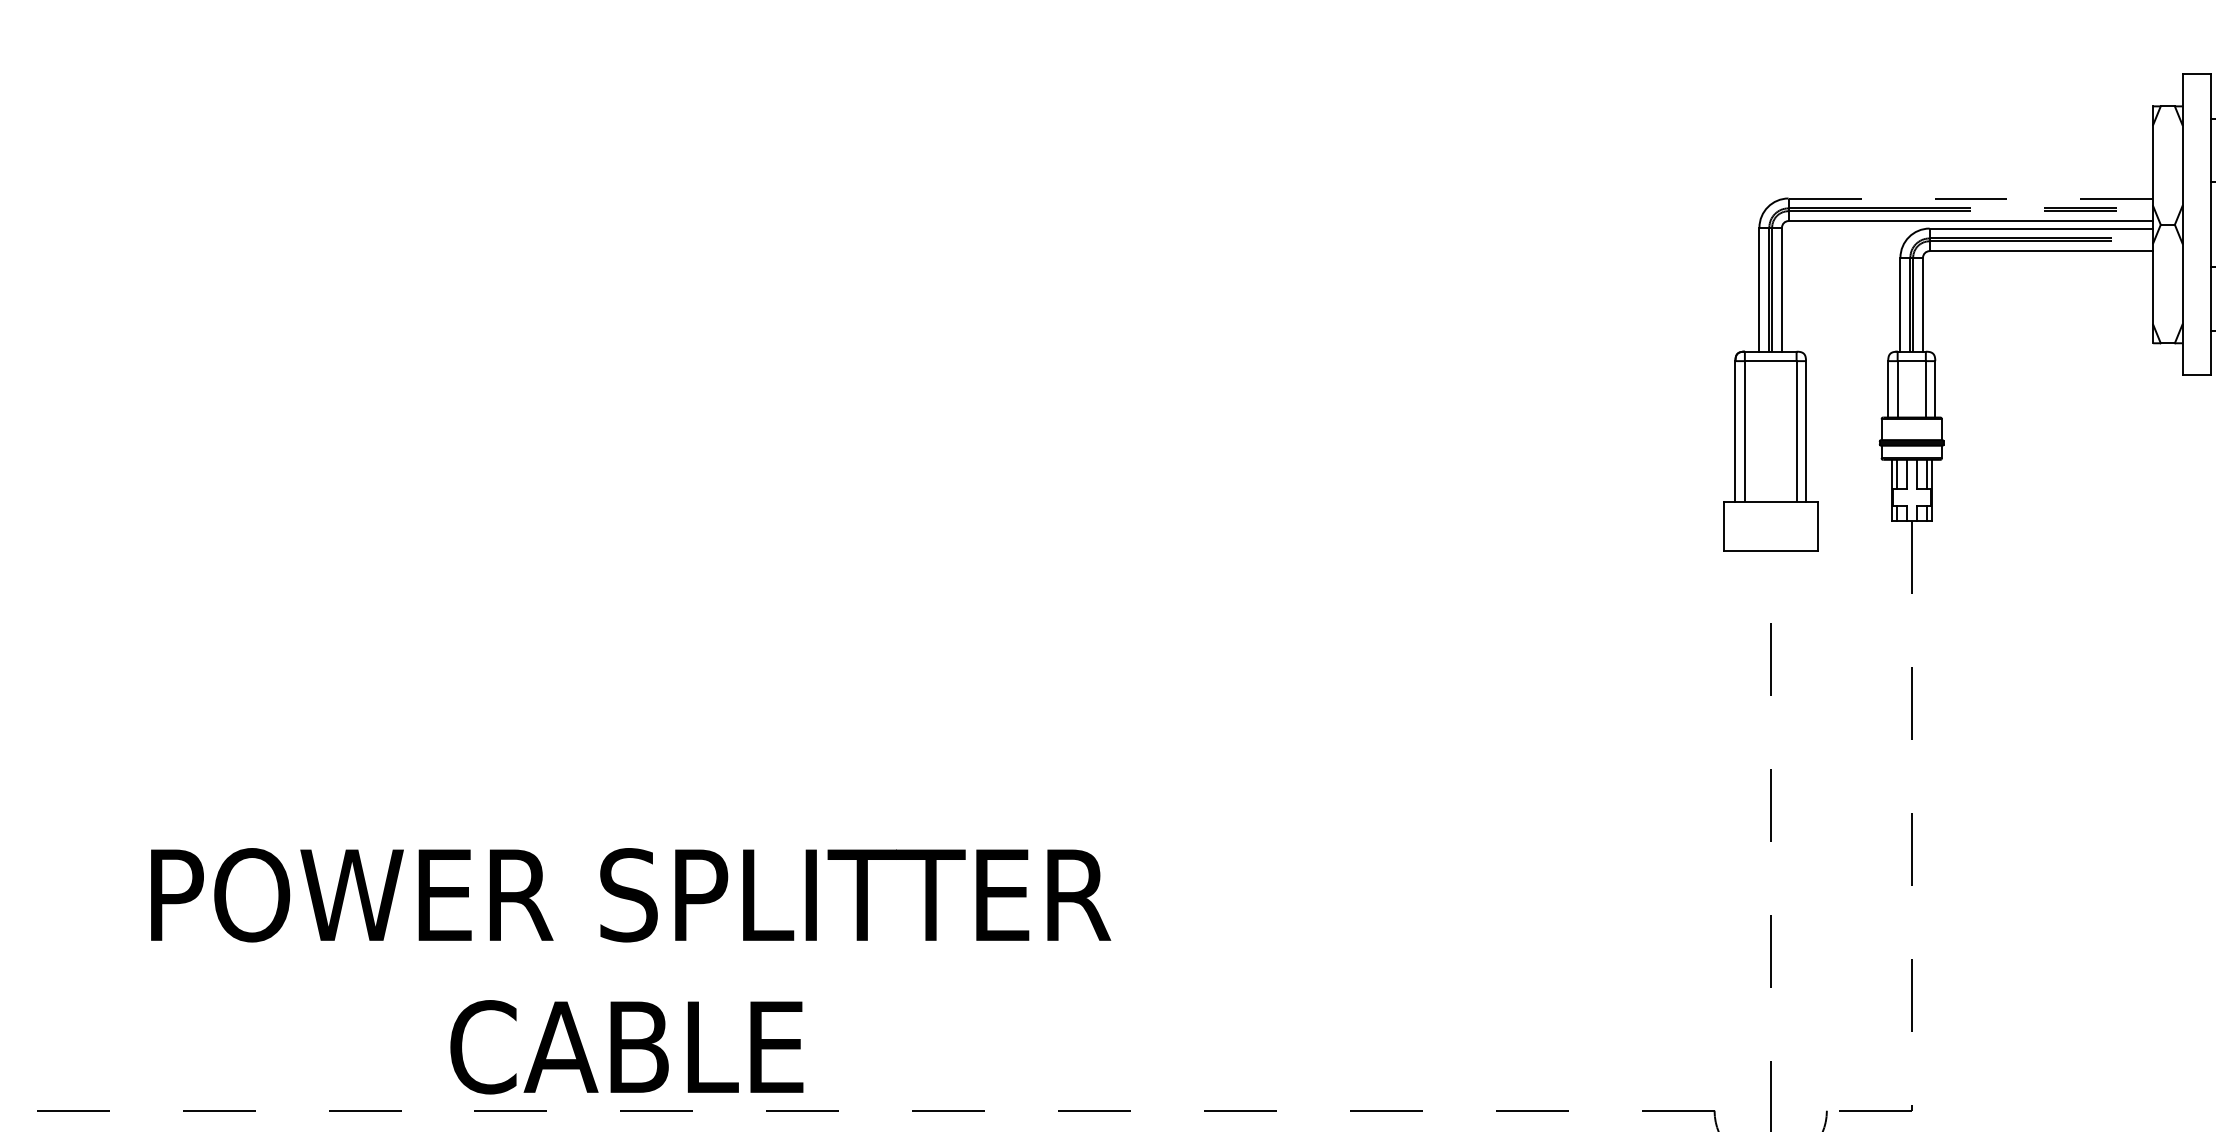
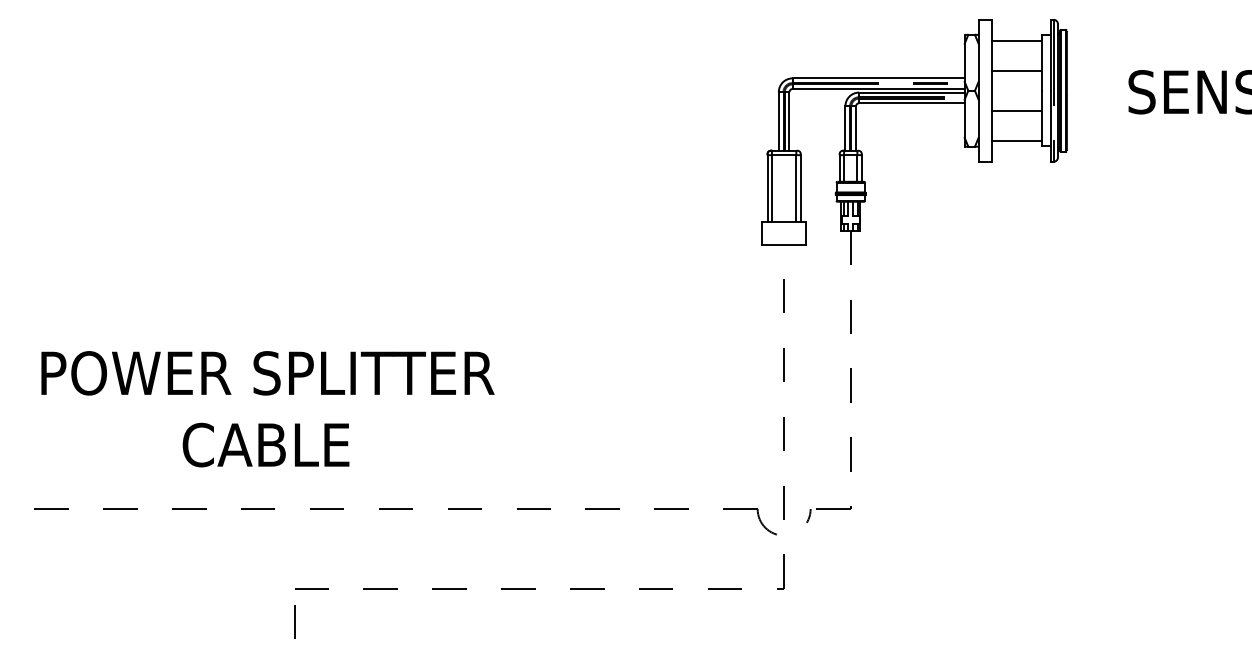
line: (1972, 198) -> (879, 78), dashed -> solid
text: (629, 971) -> (267, 409), moved

